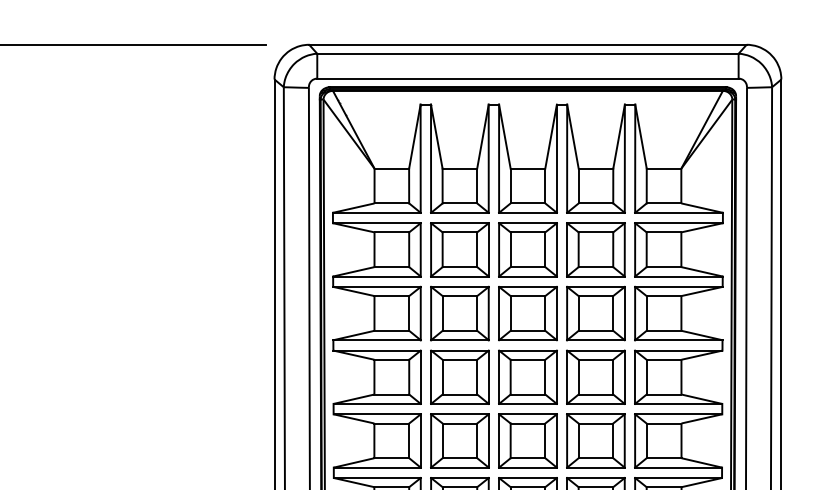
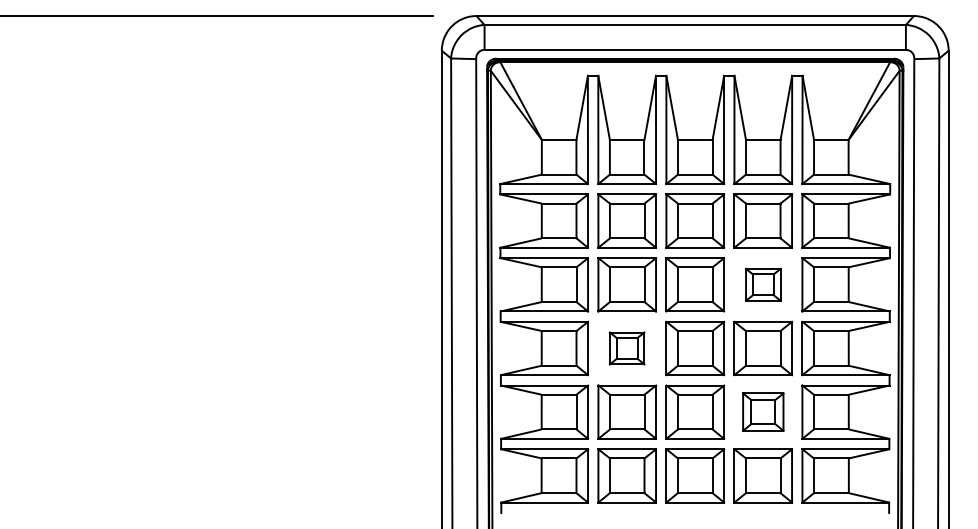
part: (596, 313) -> (763, 284), size x0.6
part: (459, 377) -> (626, 348), size x0.6
part: (596, 440) -> (763, 411), size x0.7

